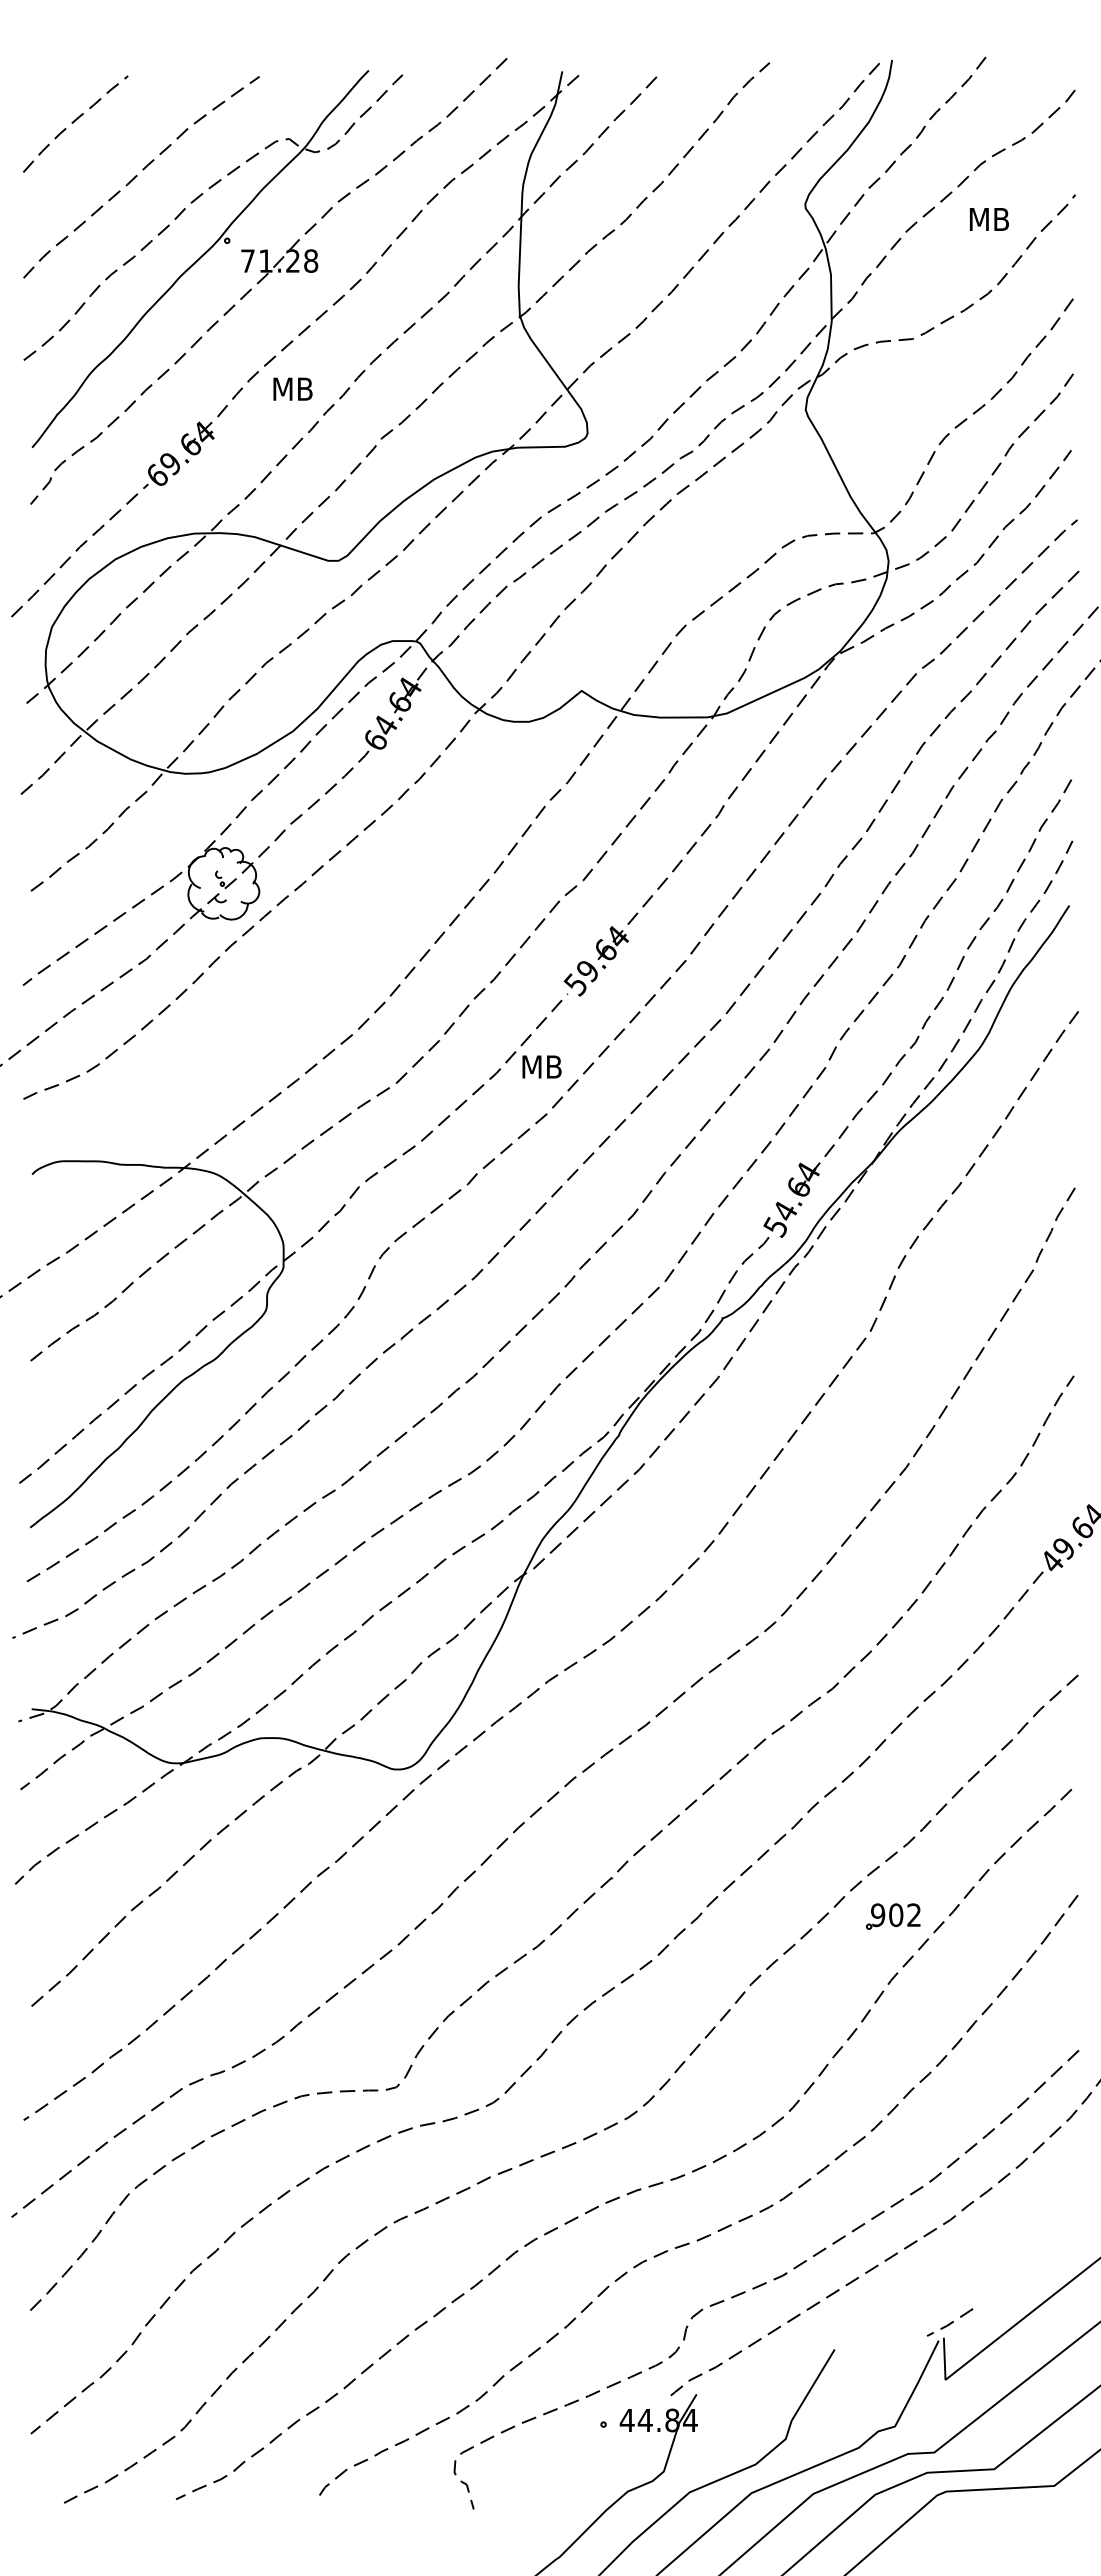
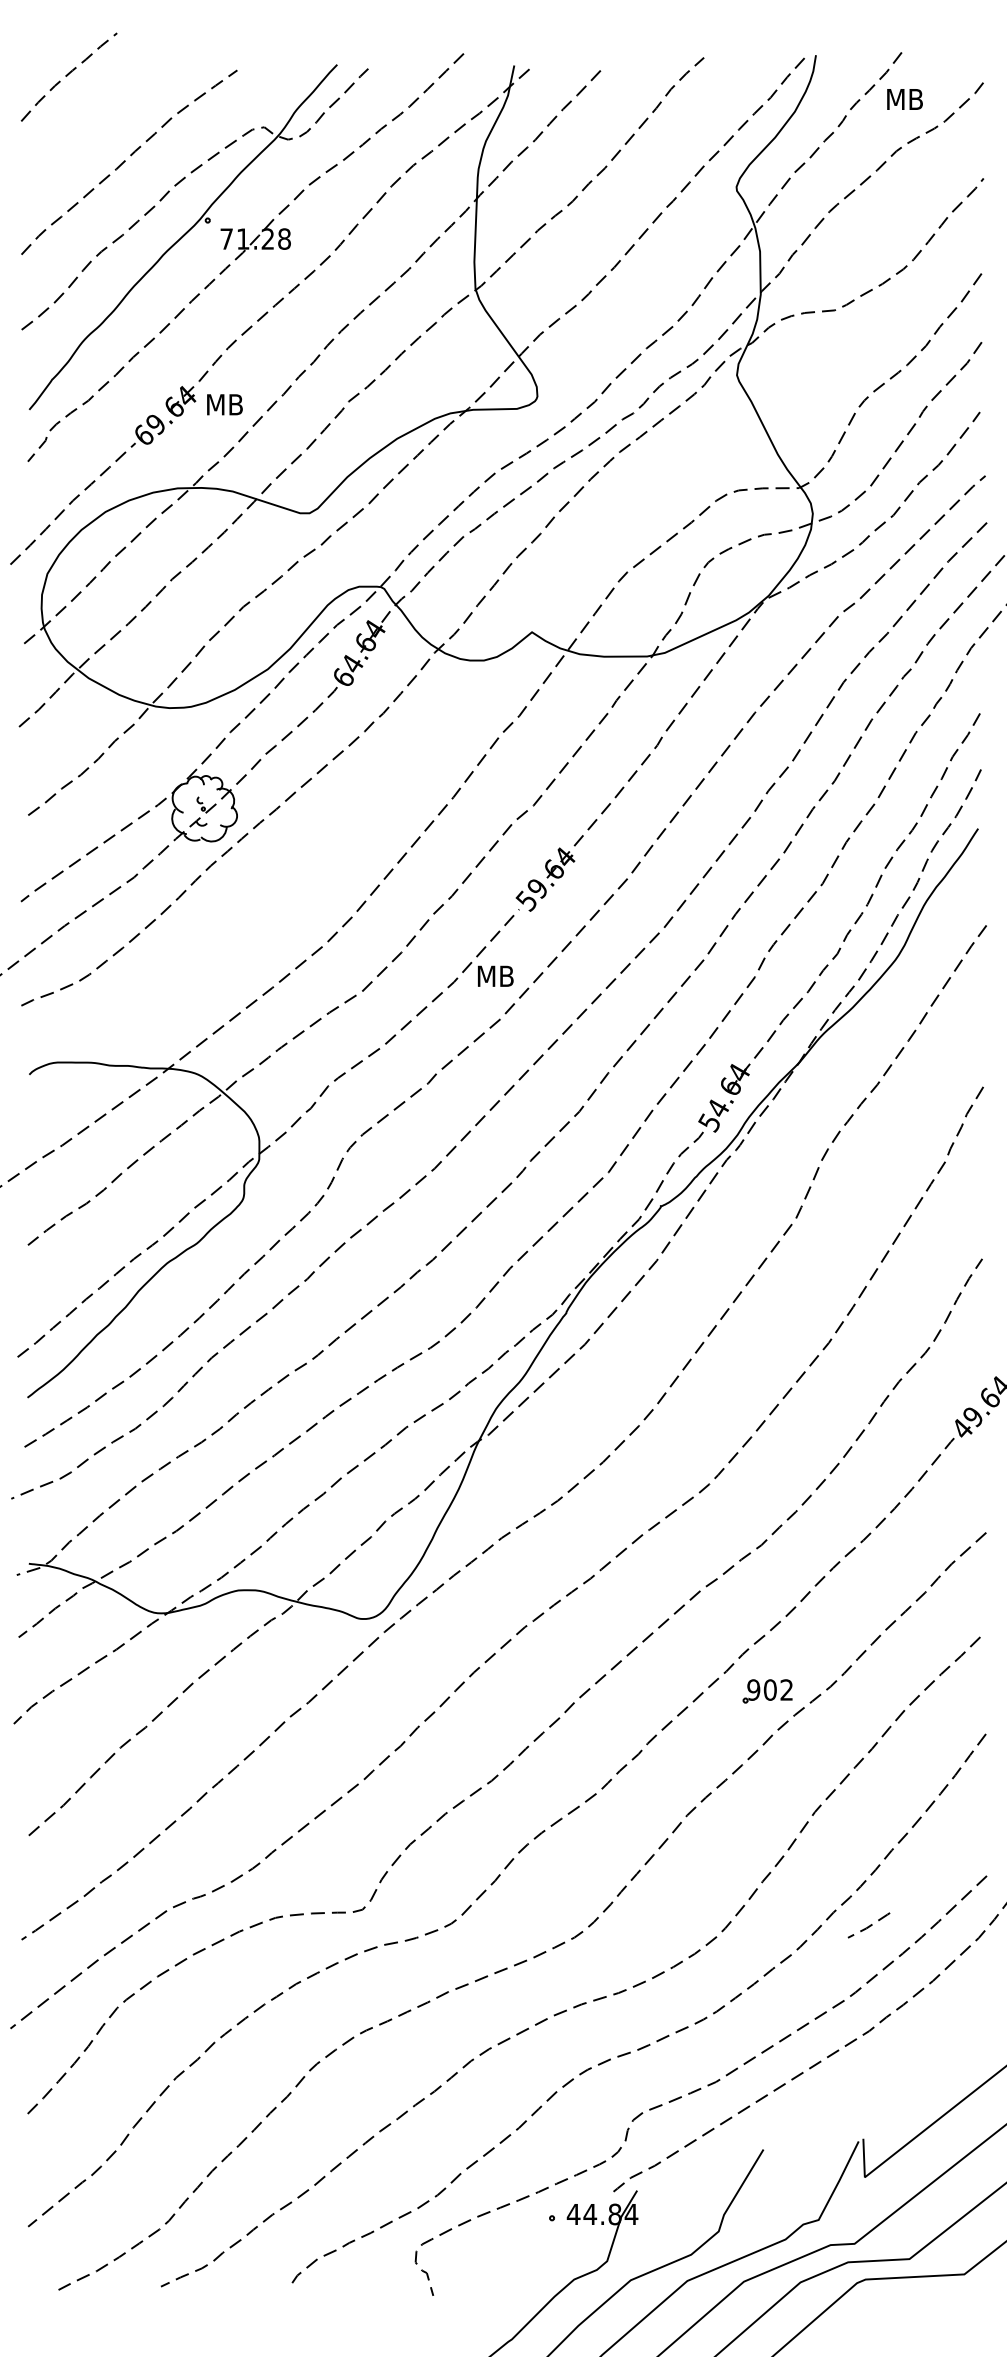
curve: (74, 122) -> (68, 75), moved
text: (989, 219) -> (905, 99), moved
text: (292, 388) -> (224, 404), moved
part: (893, 1916) -> (767, 1691), moved
line: (950, 2322) -> (869, 1925), moved

